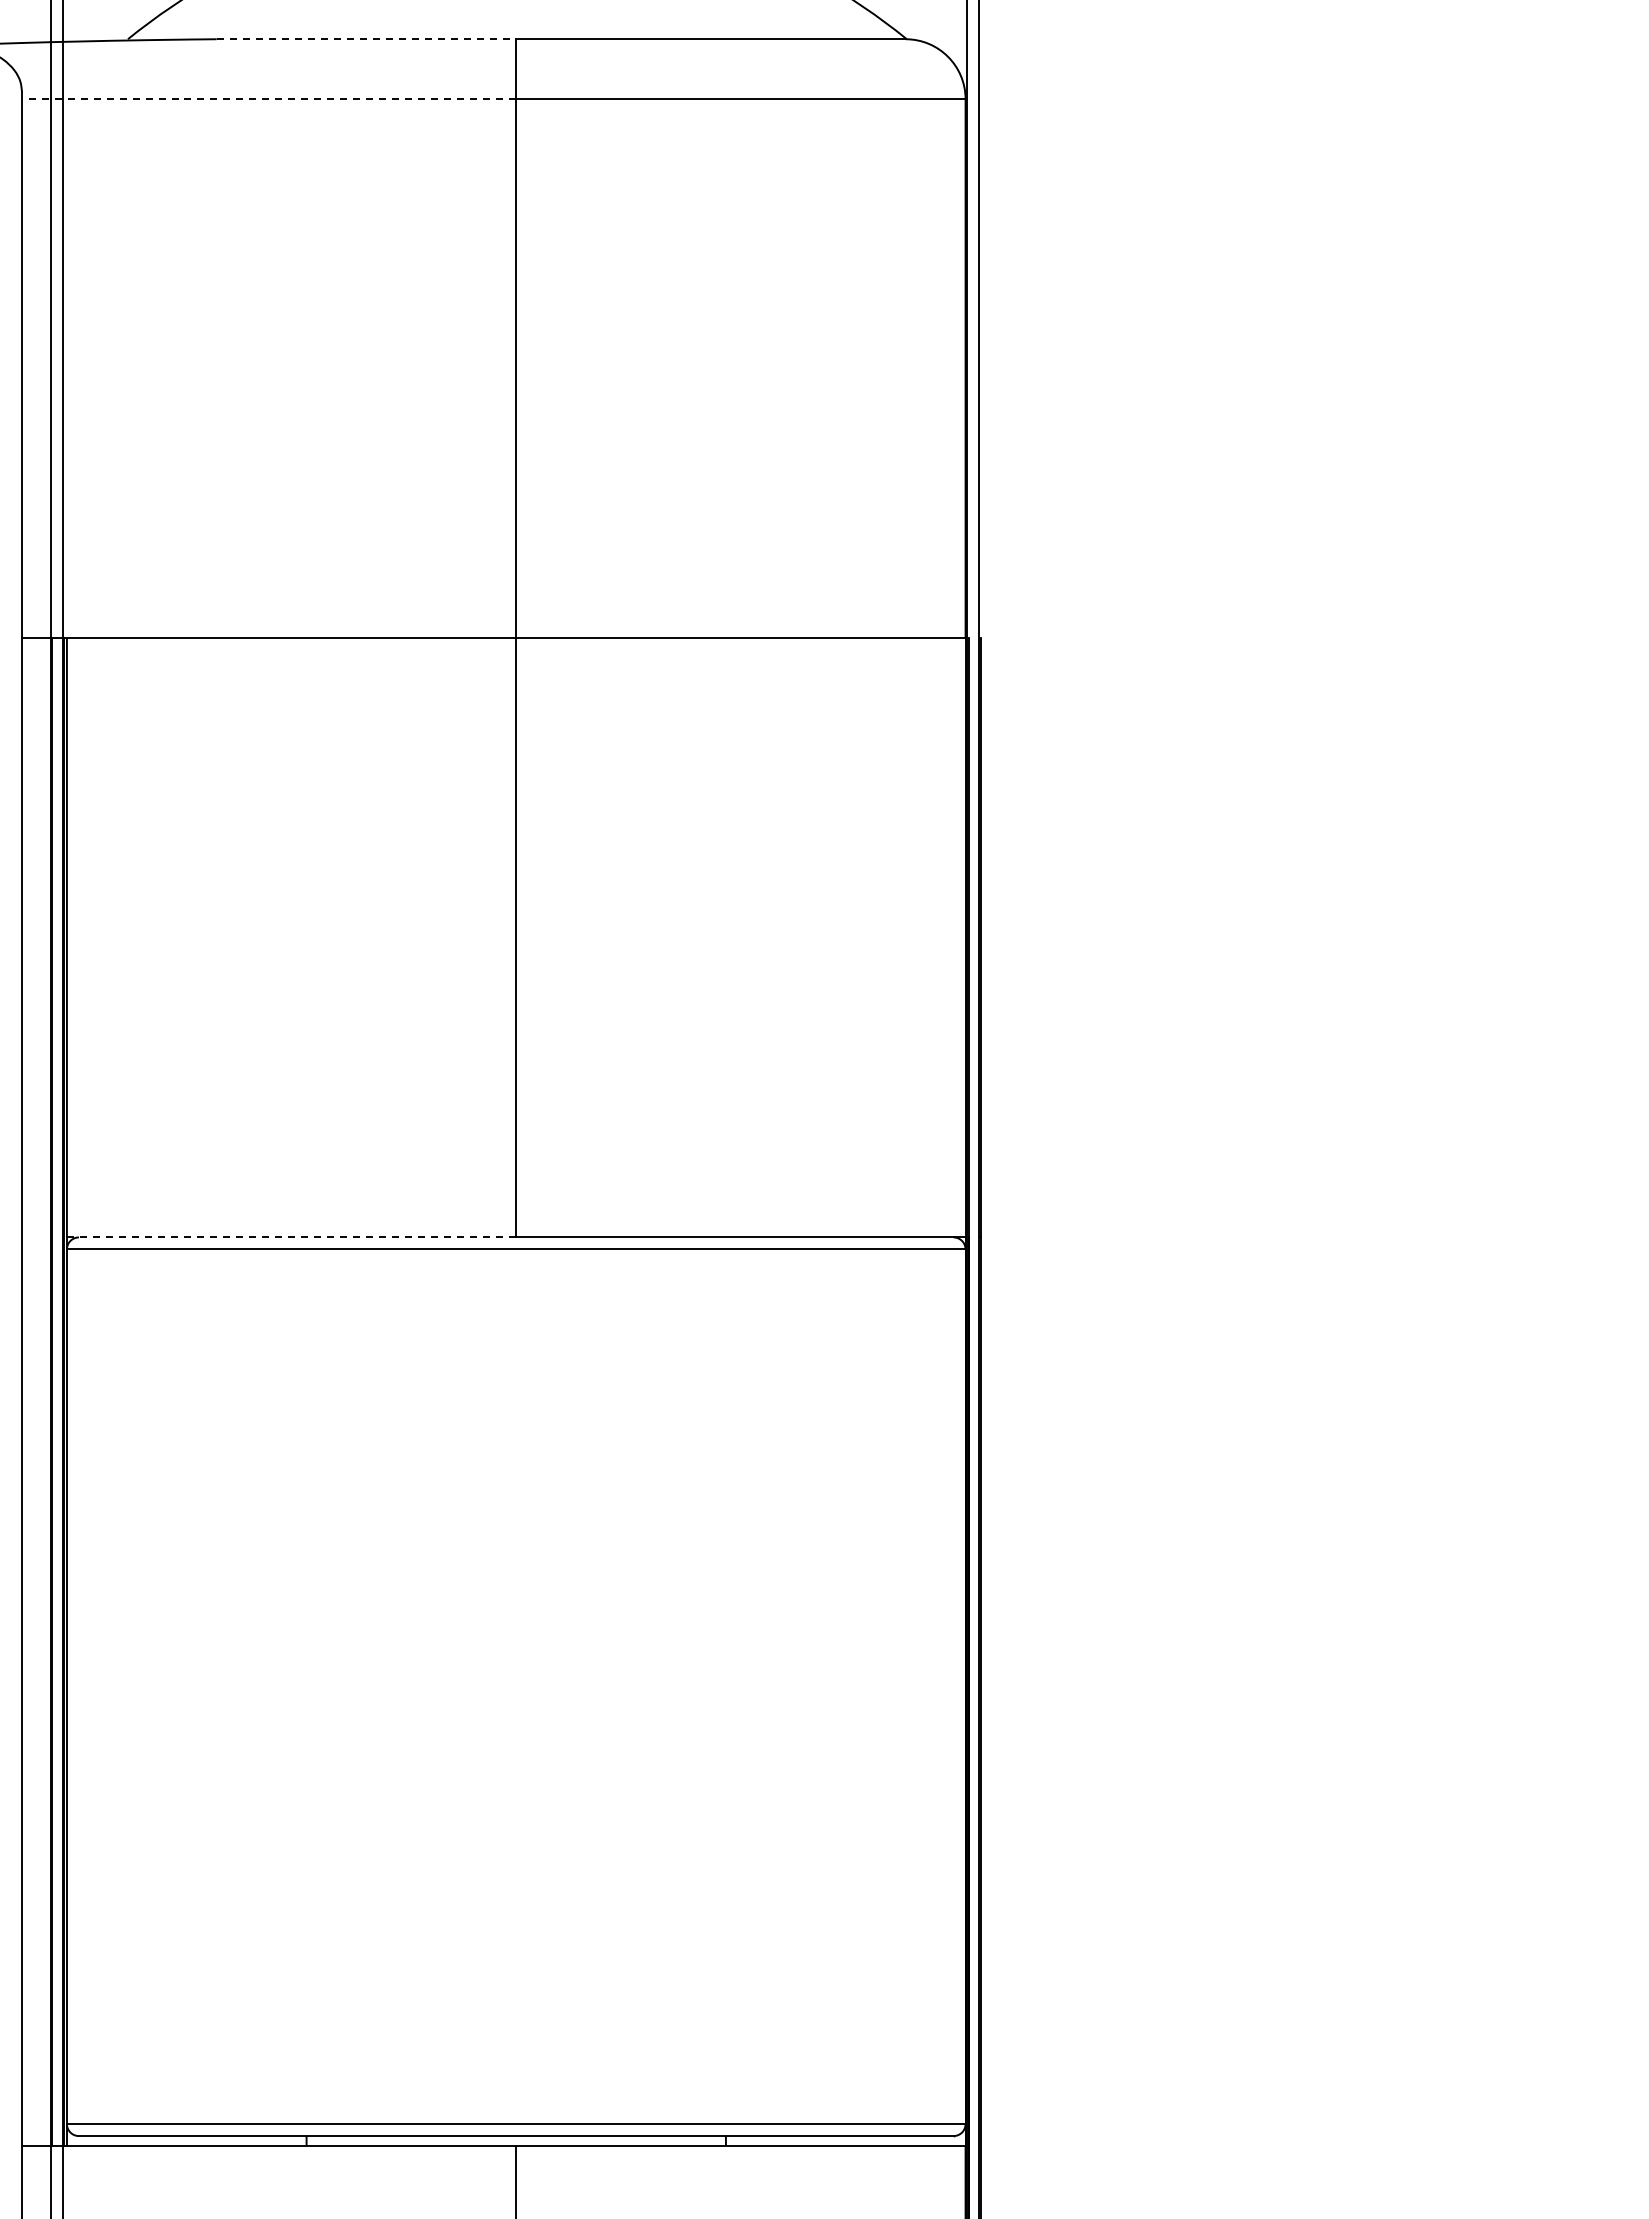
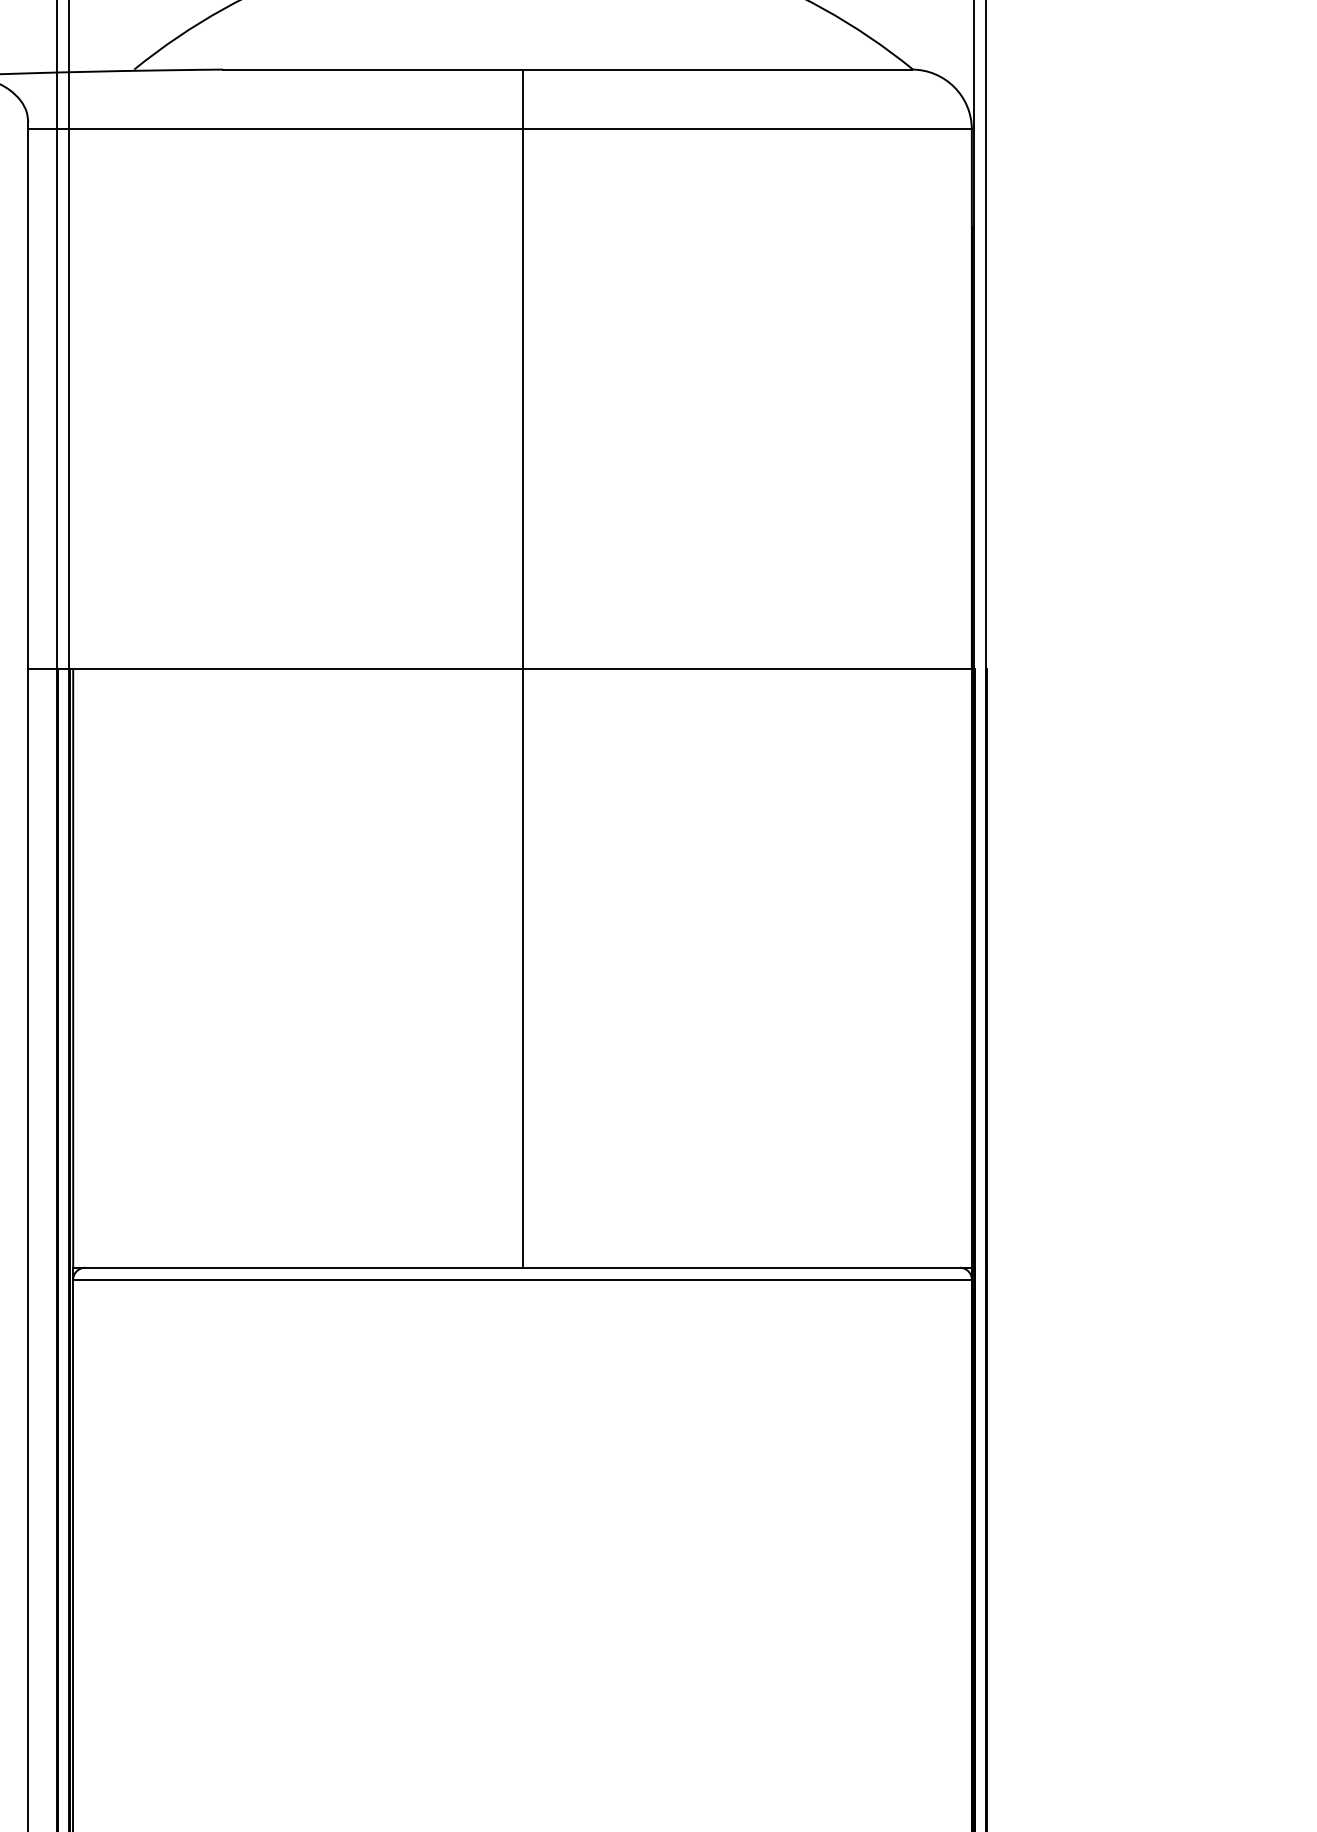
line: (366, 39) -> (372, 69), dashed -> solid
line: (268, 99) -> (274, 129), dashed -> solid
line: (291, 1237) -> (297, 1267), dashed -> solid

